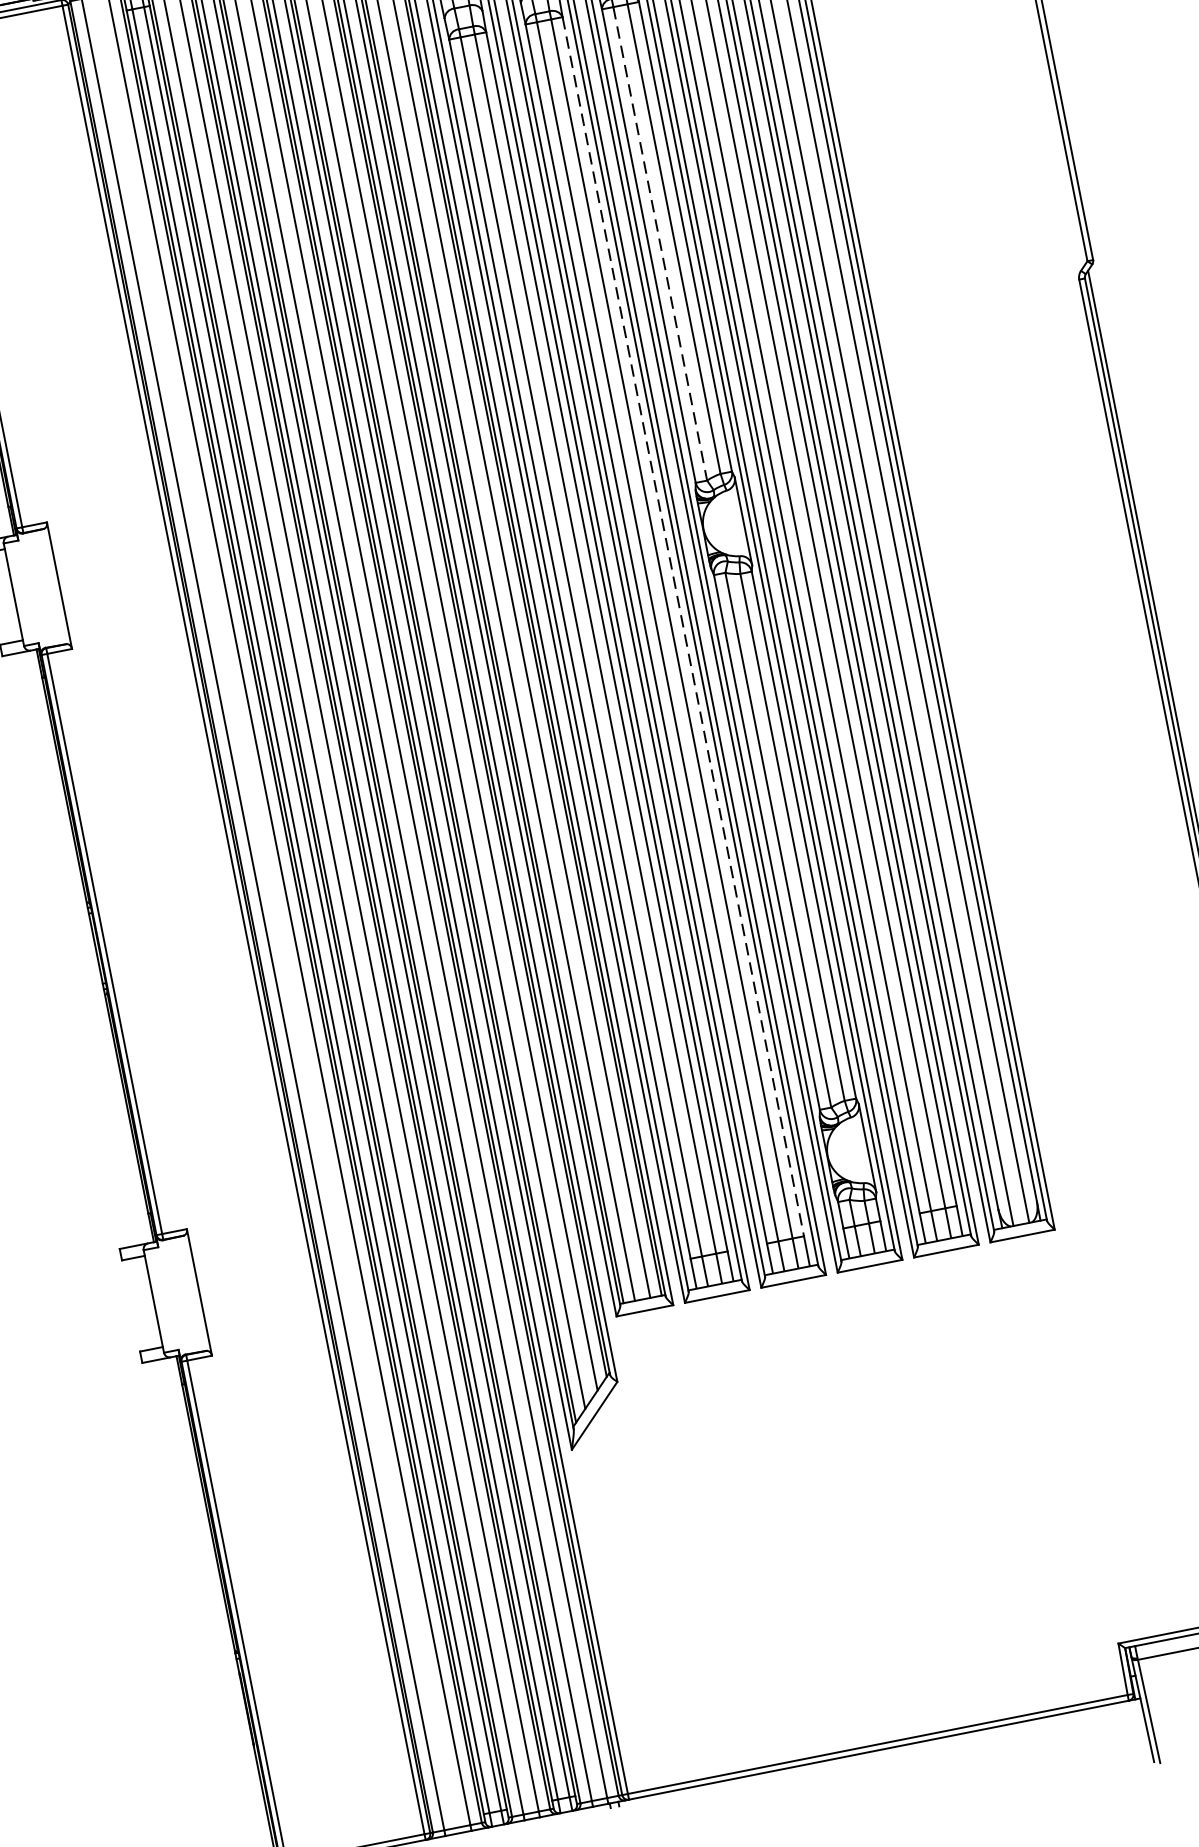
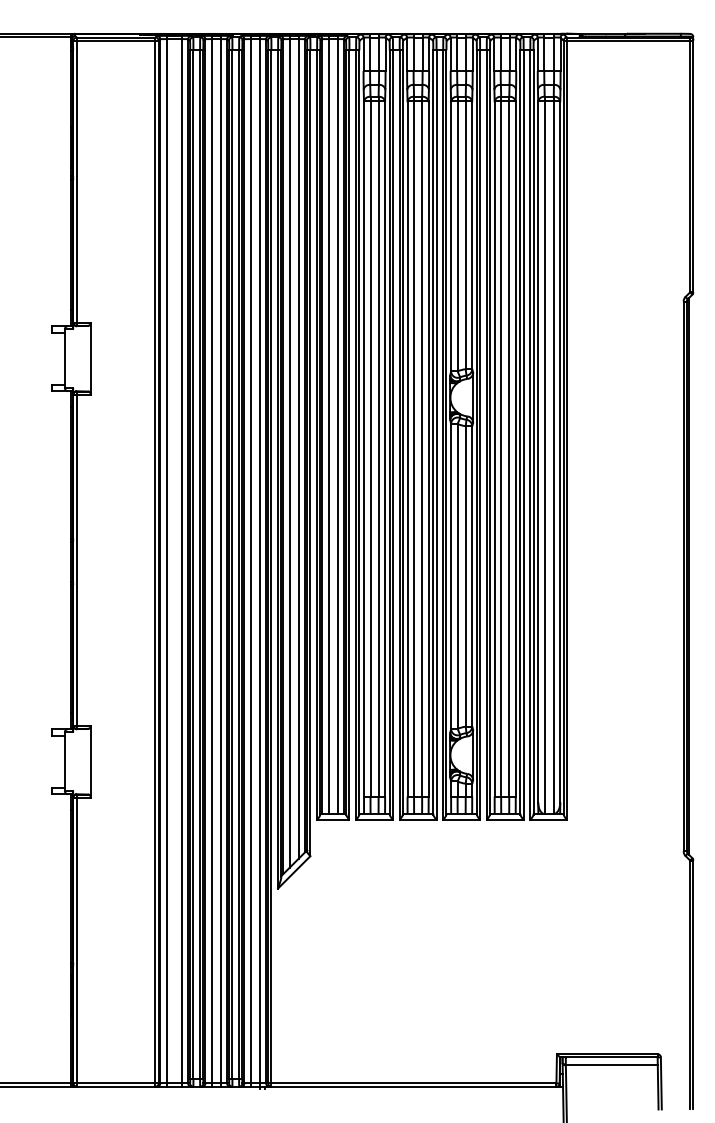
line: (660, 244) -> (457, 236), dashed -> solid
line: (682, 625) -> (428, 448), dashed -> solid

